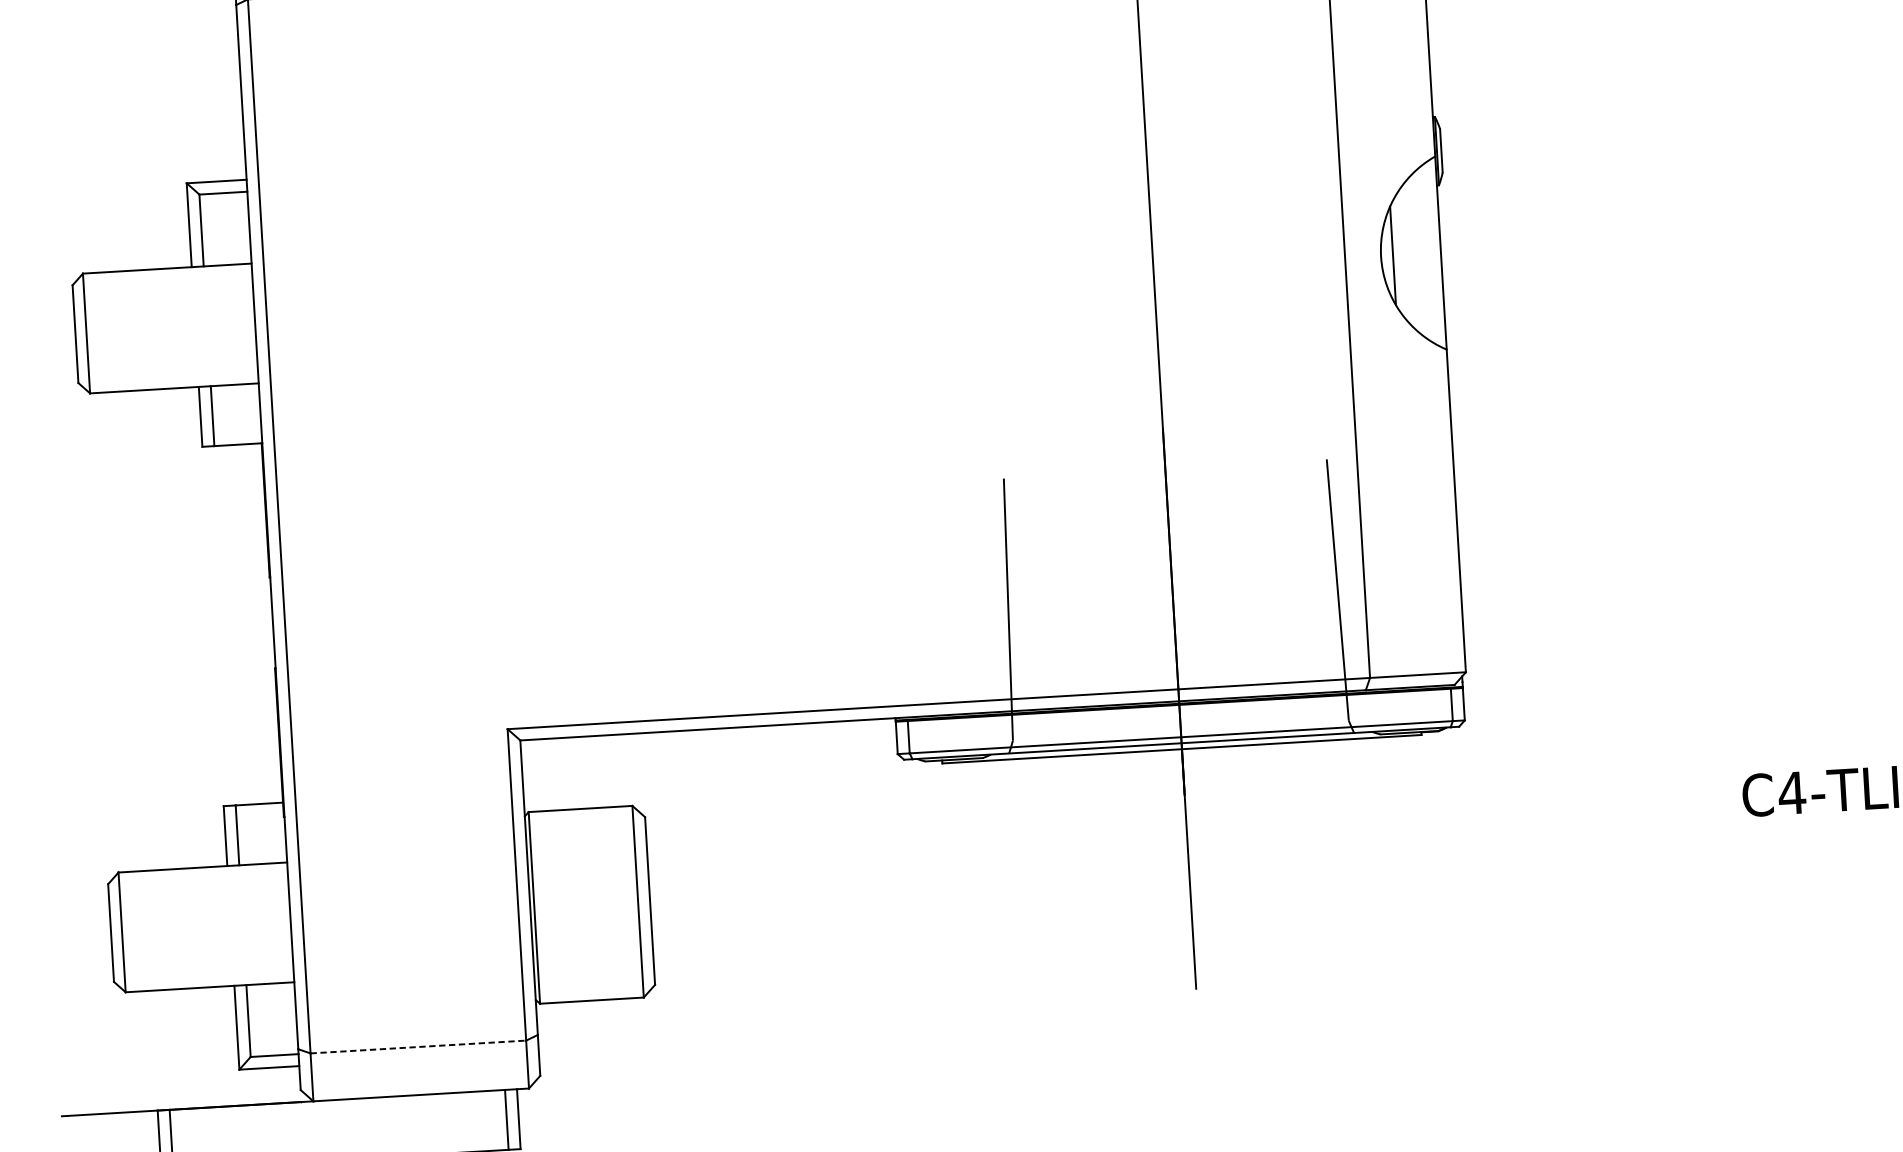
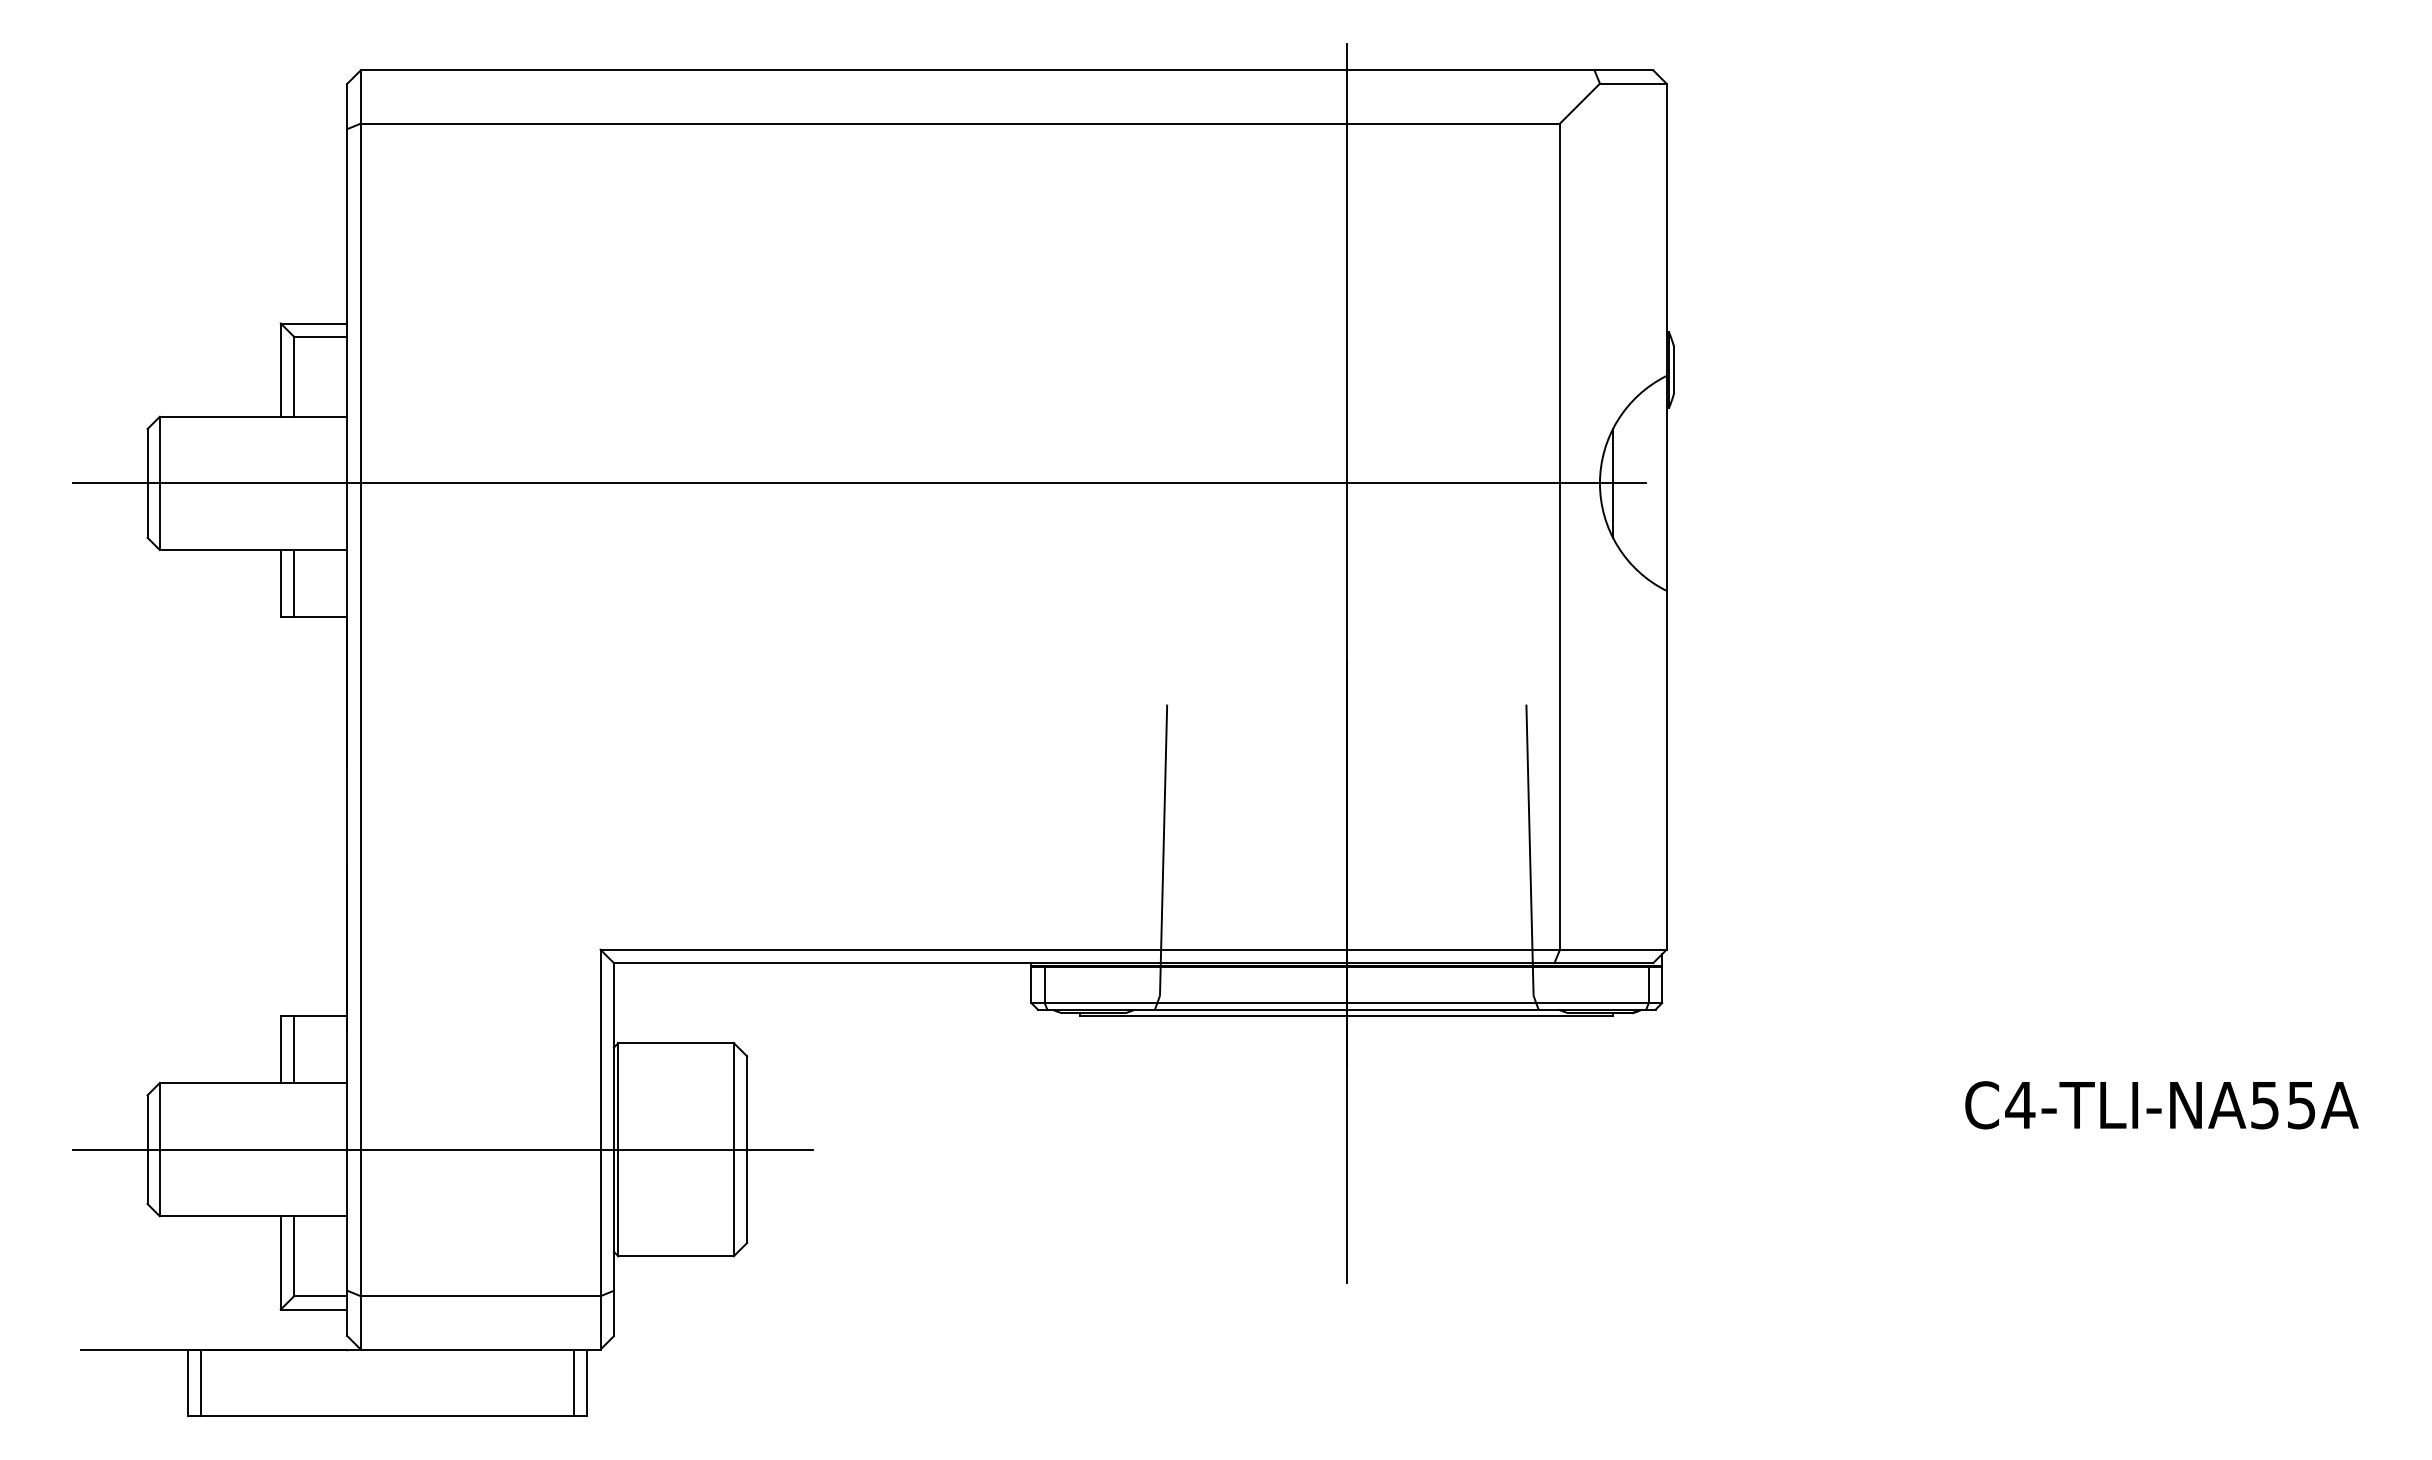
line: (715, 296) -> (859, 483), added
line: (376, 917) -> (442, 1149), added
line: (418, 1047) -> (480, 1296), dashed -> solid

